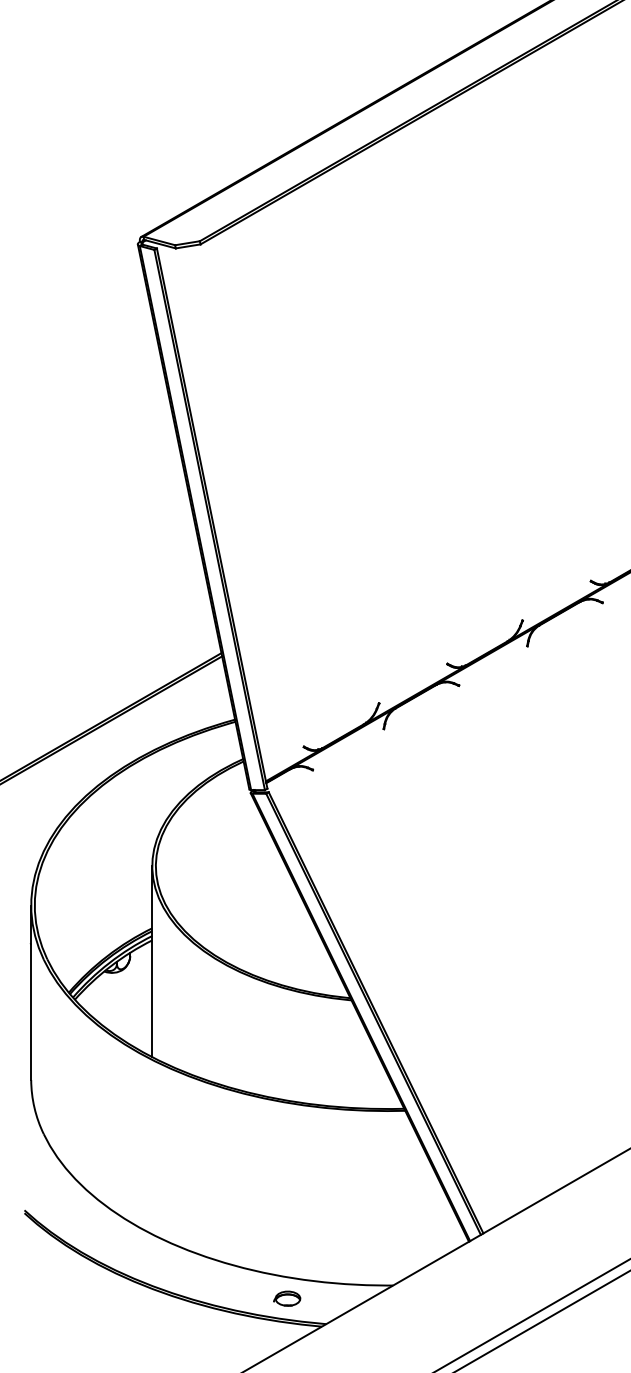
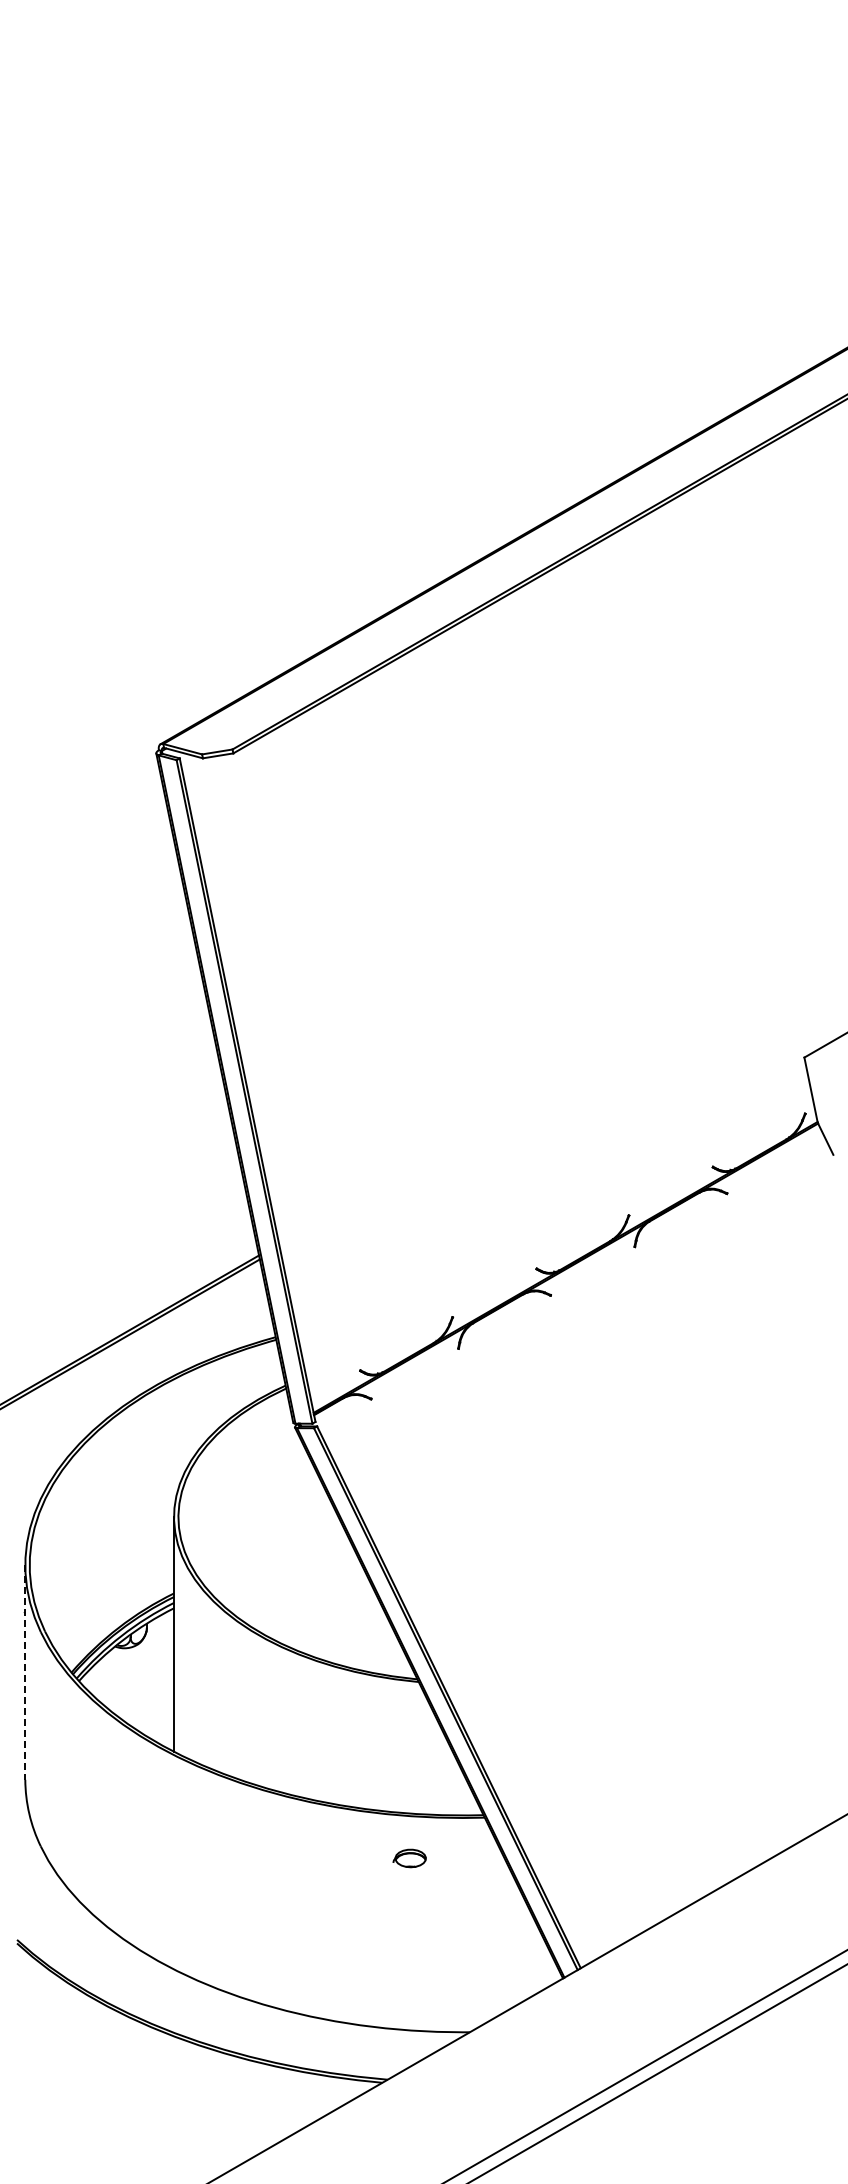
line: (31, 993) -> (25, 1673), solid -> dashed
part: (286, 1298) -> (409, 1858), moved

